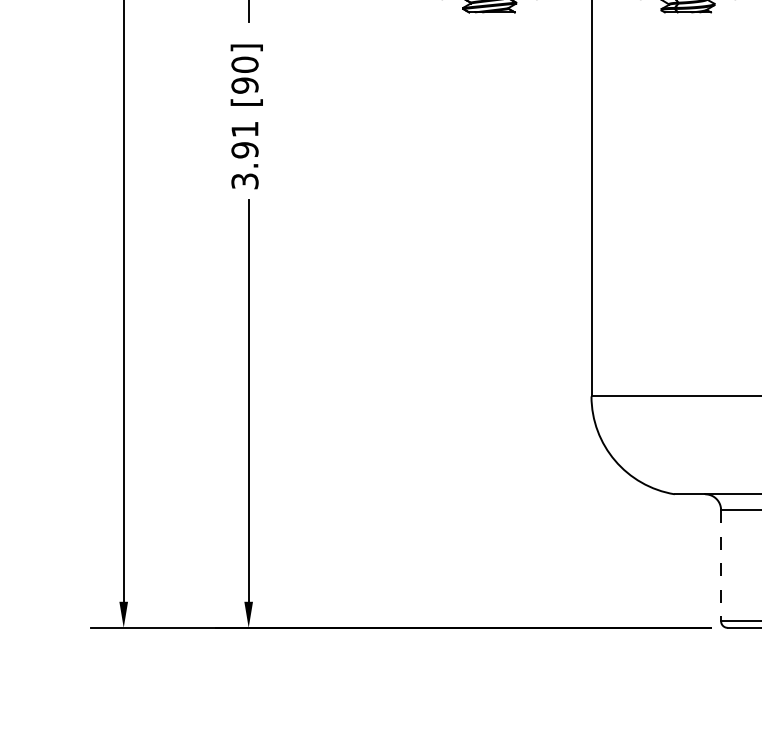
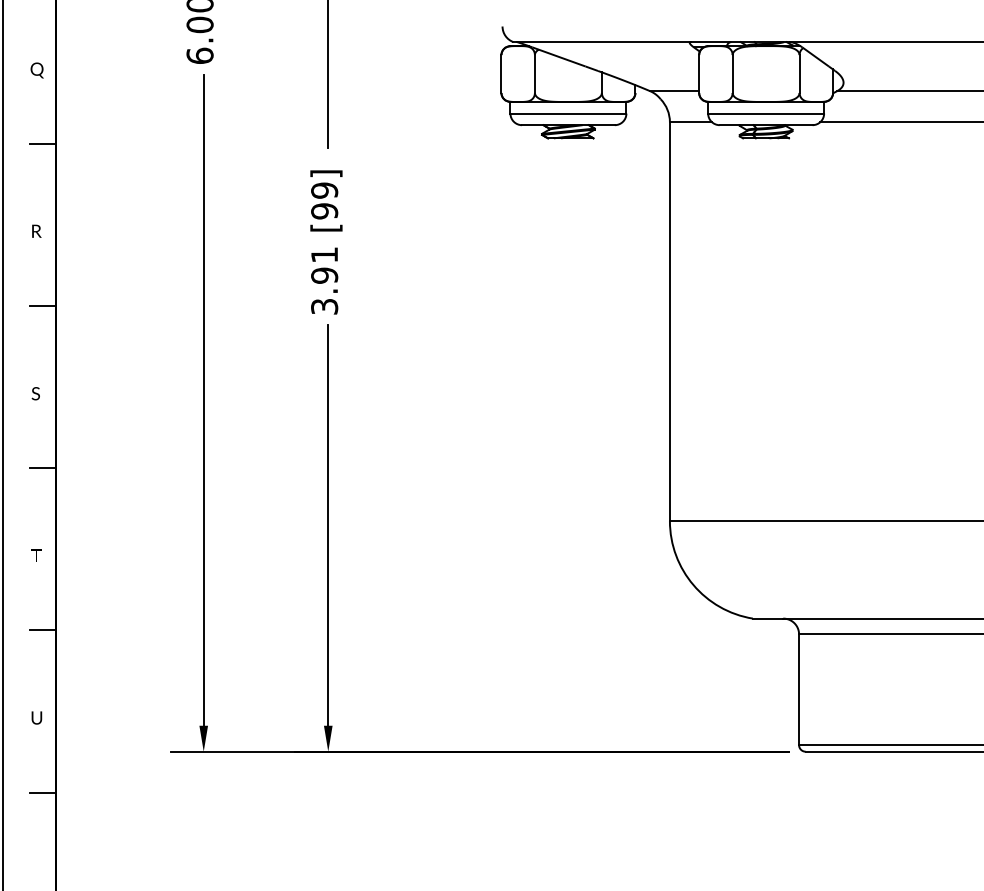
text: (244, 64) -> (324, 190), [90] -> [99]
line: (721, 566) -> (799, 690), dashed -> solid

